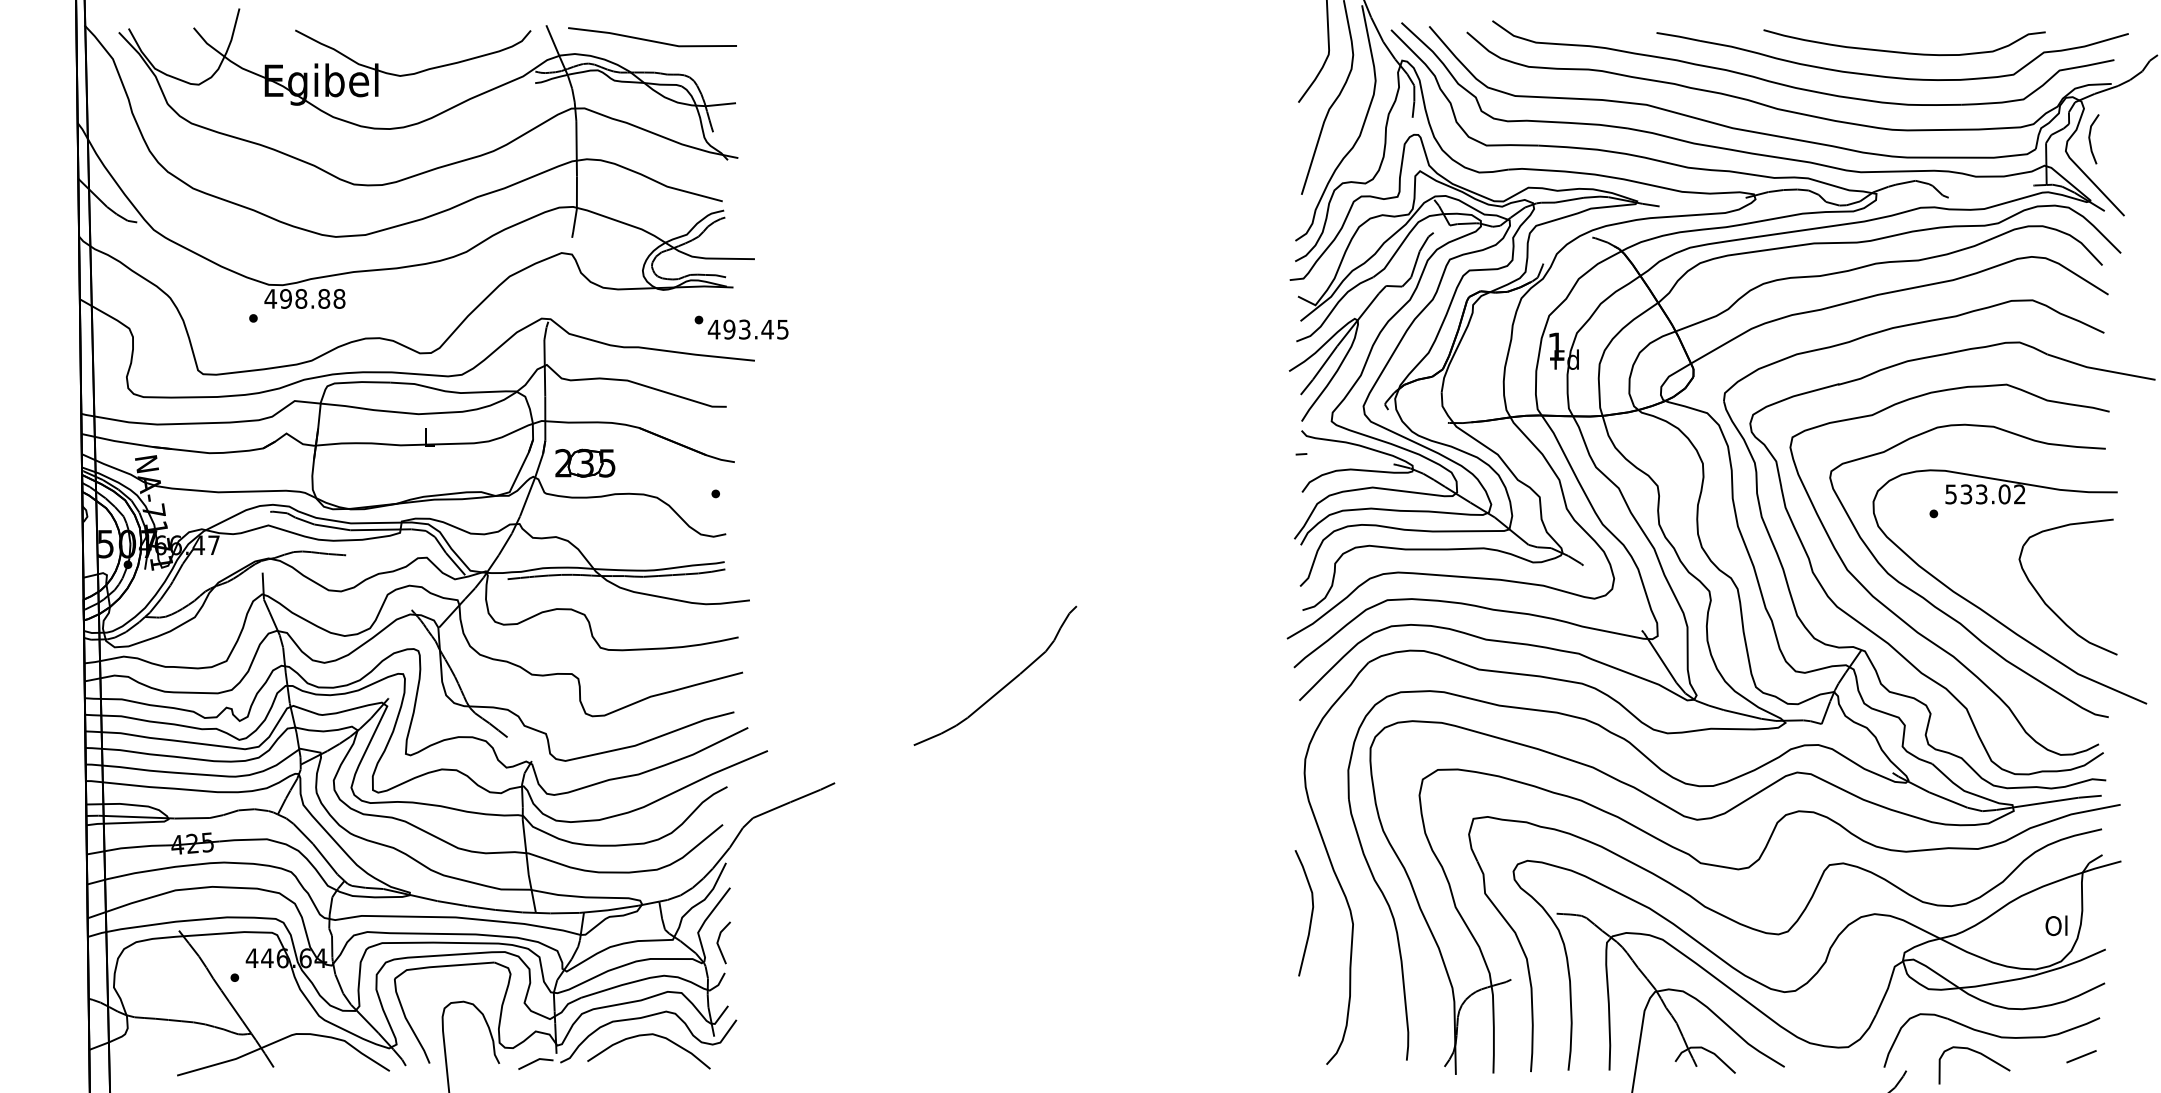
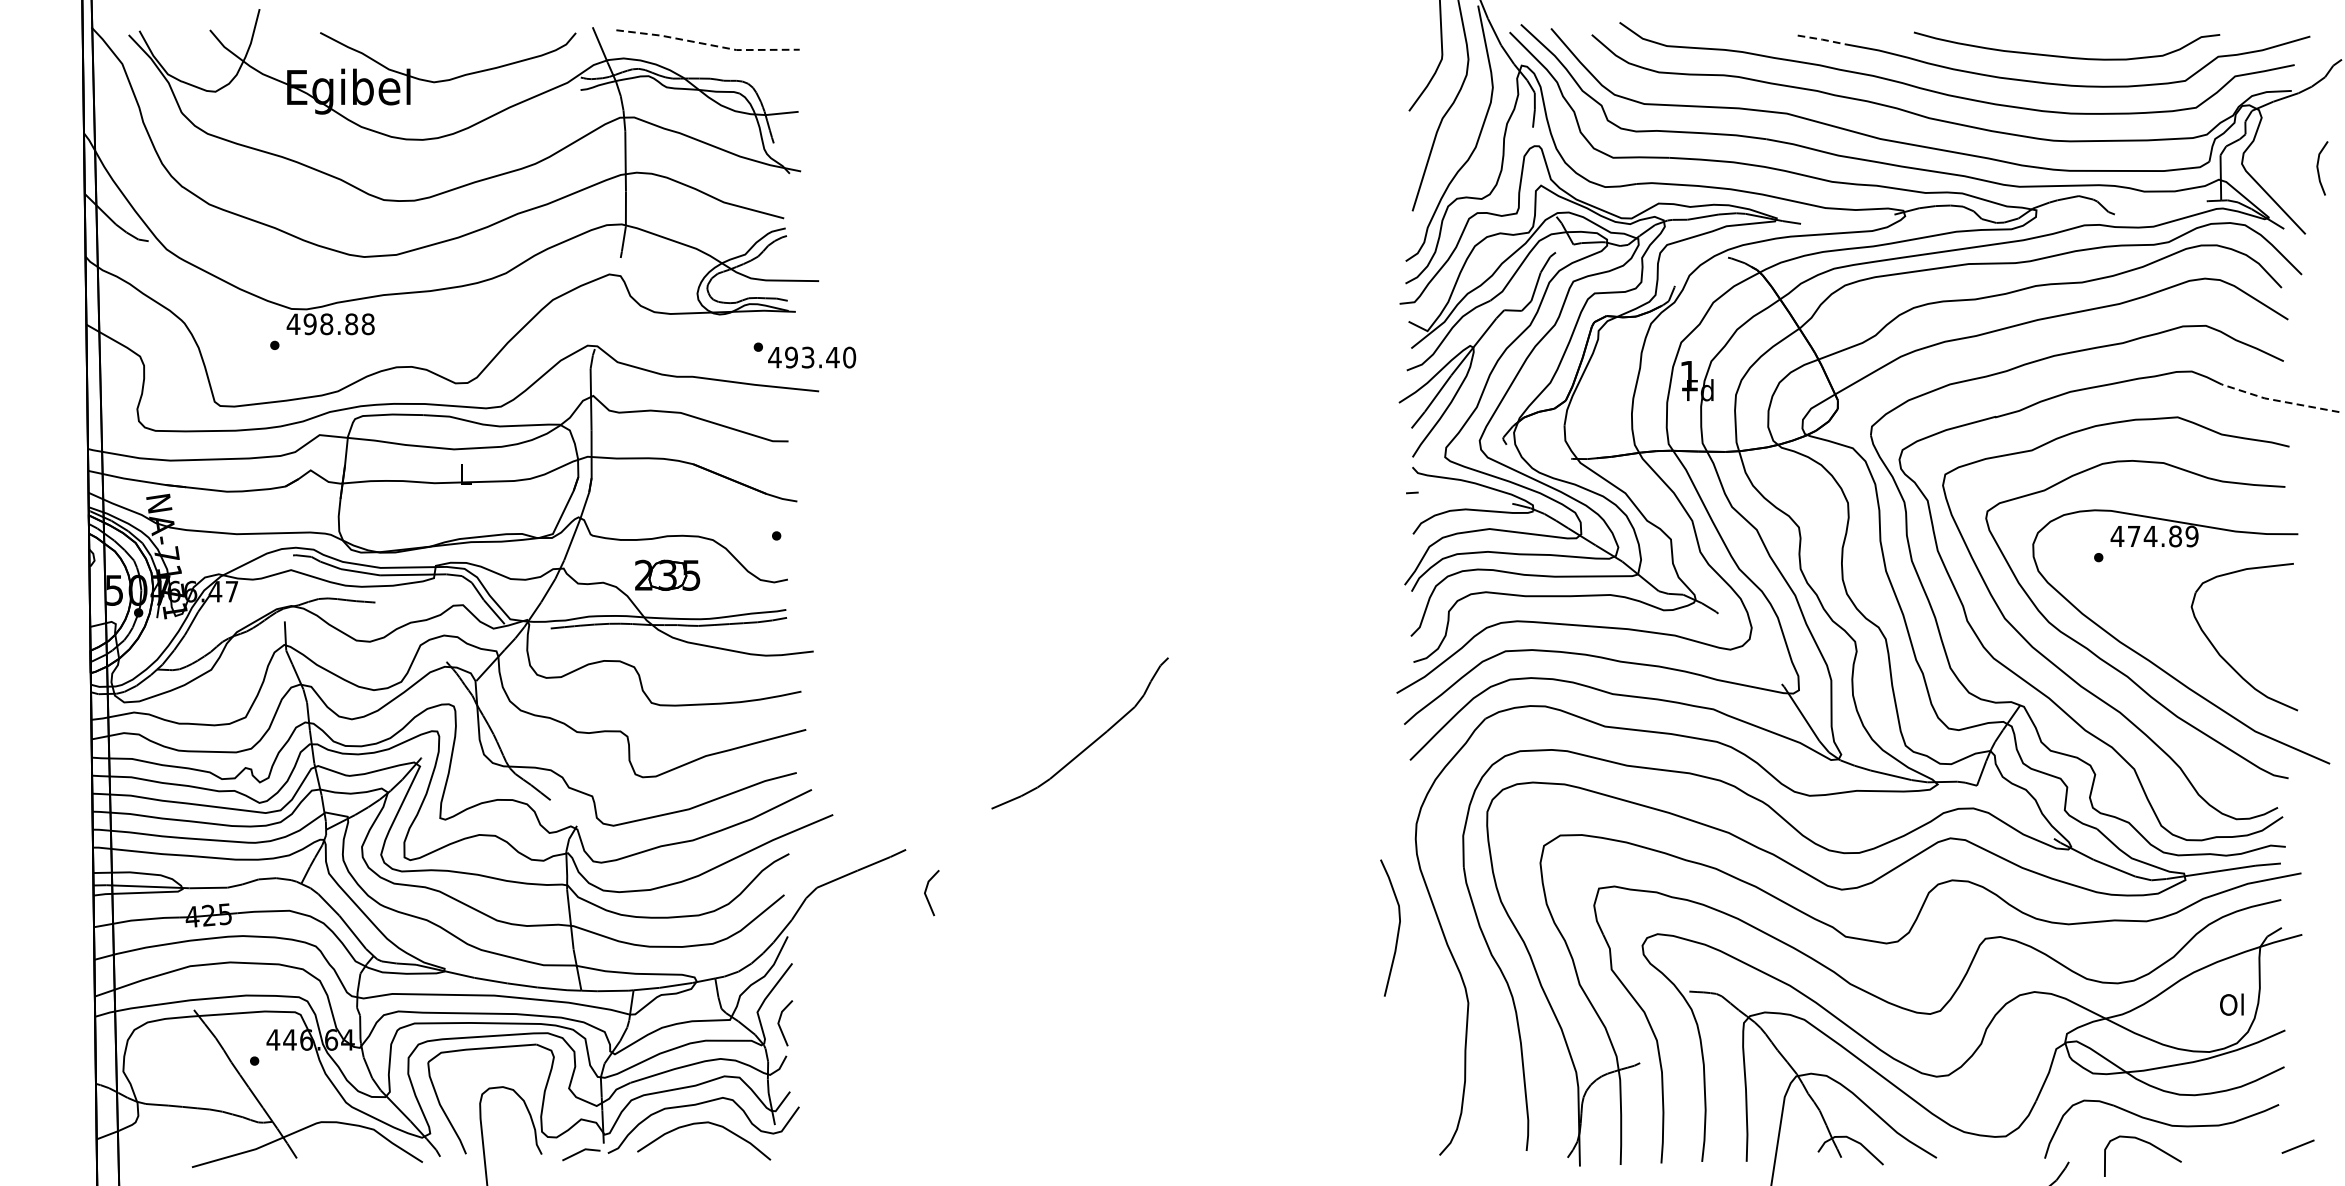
line: (1679, 36) -> (1822, 39), solid -> dashed
line: (652, 41) -> (707, 44), solid -> dashed
line: (2090, 139) -> (2318, 168), moved
text: (782, 329) -> (849, 357), 493.45 -> 493.40
line: (2099, 369) -> (2278, 400), solid -> dashed
part: (585, 462) -> (667, 574), moved
text: (1984, 494) -> (2153, 536), 533.02 -> 474.89
line: (854, 820) -> (927, 890), added
curve: (1310, 916) -> (1397, 931), moved
line: (2081, 1056) -> (2298, 1146), moved

